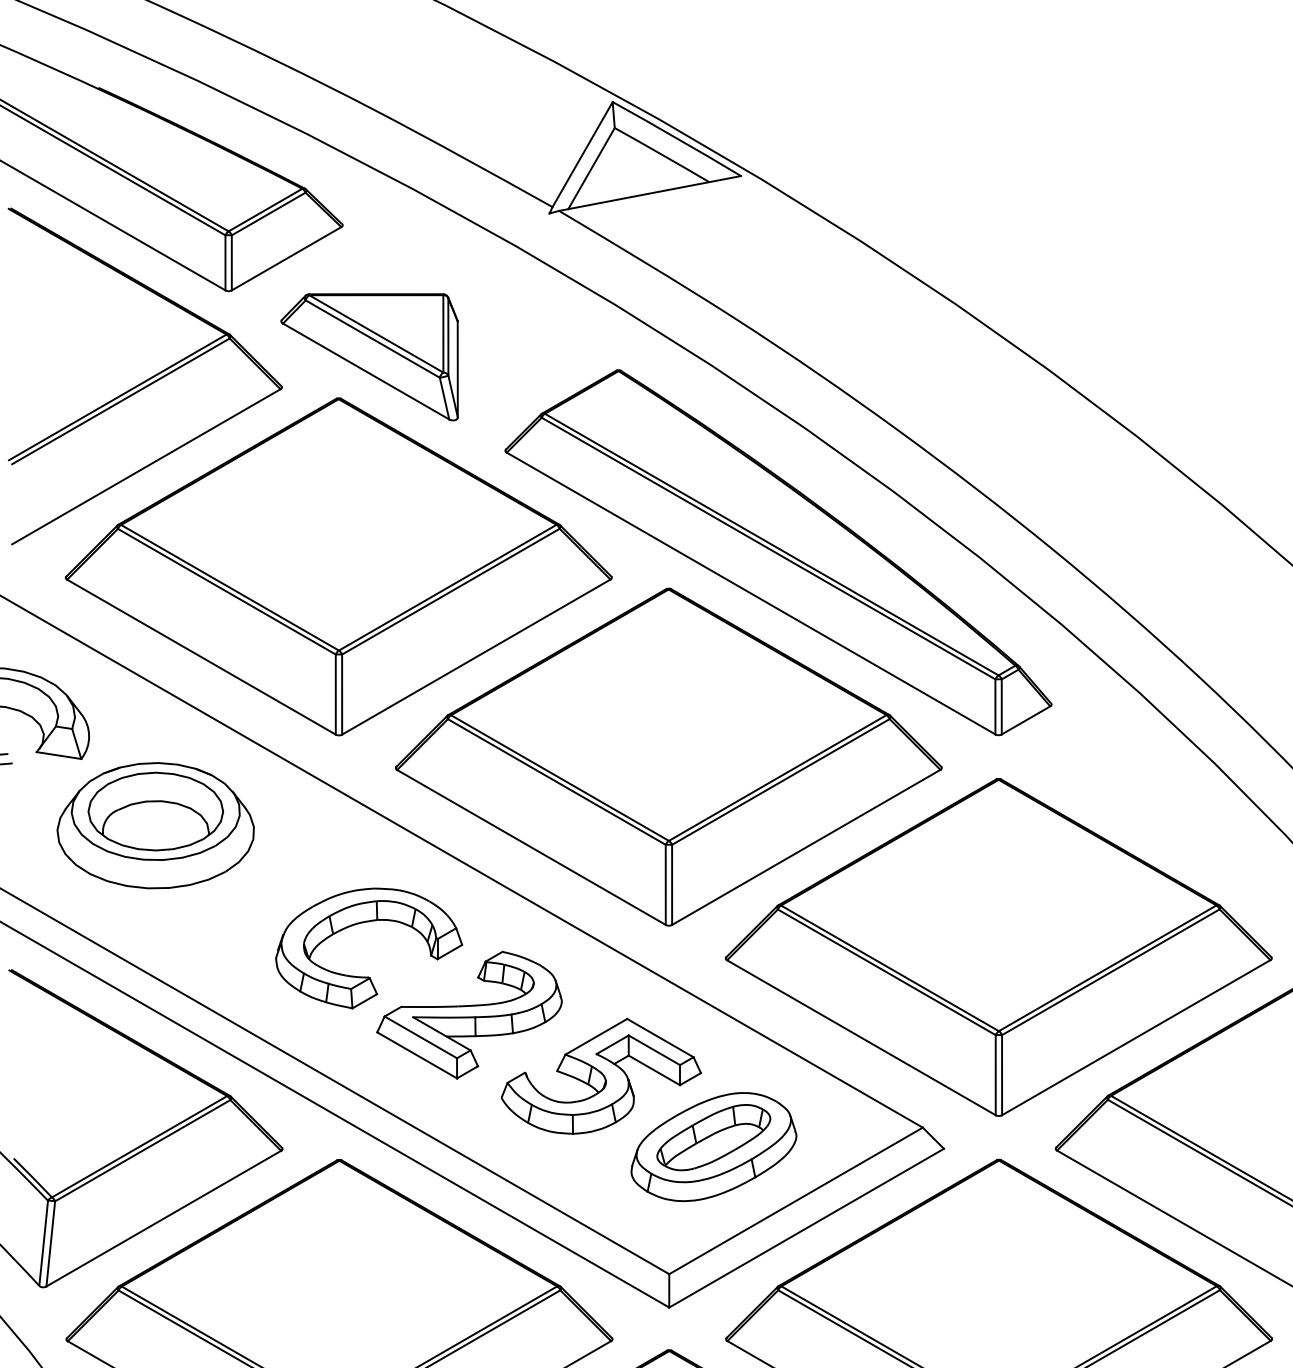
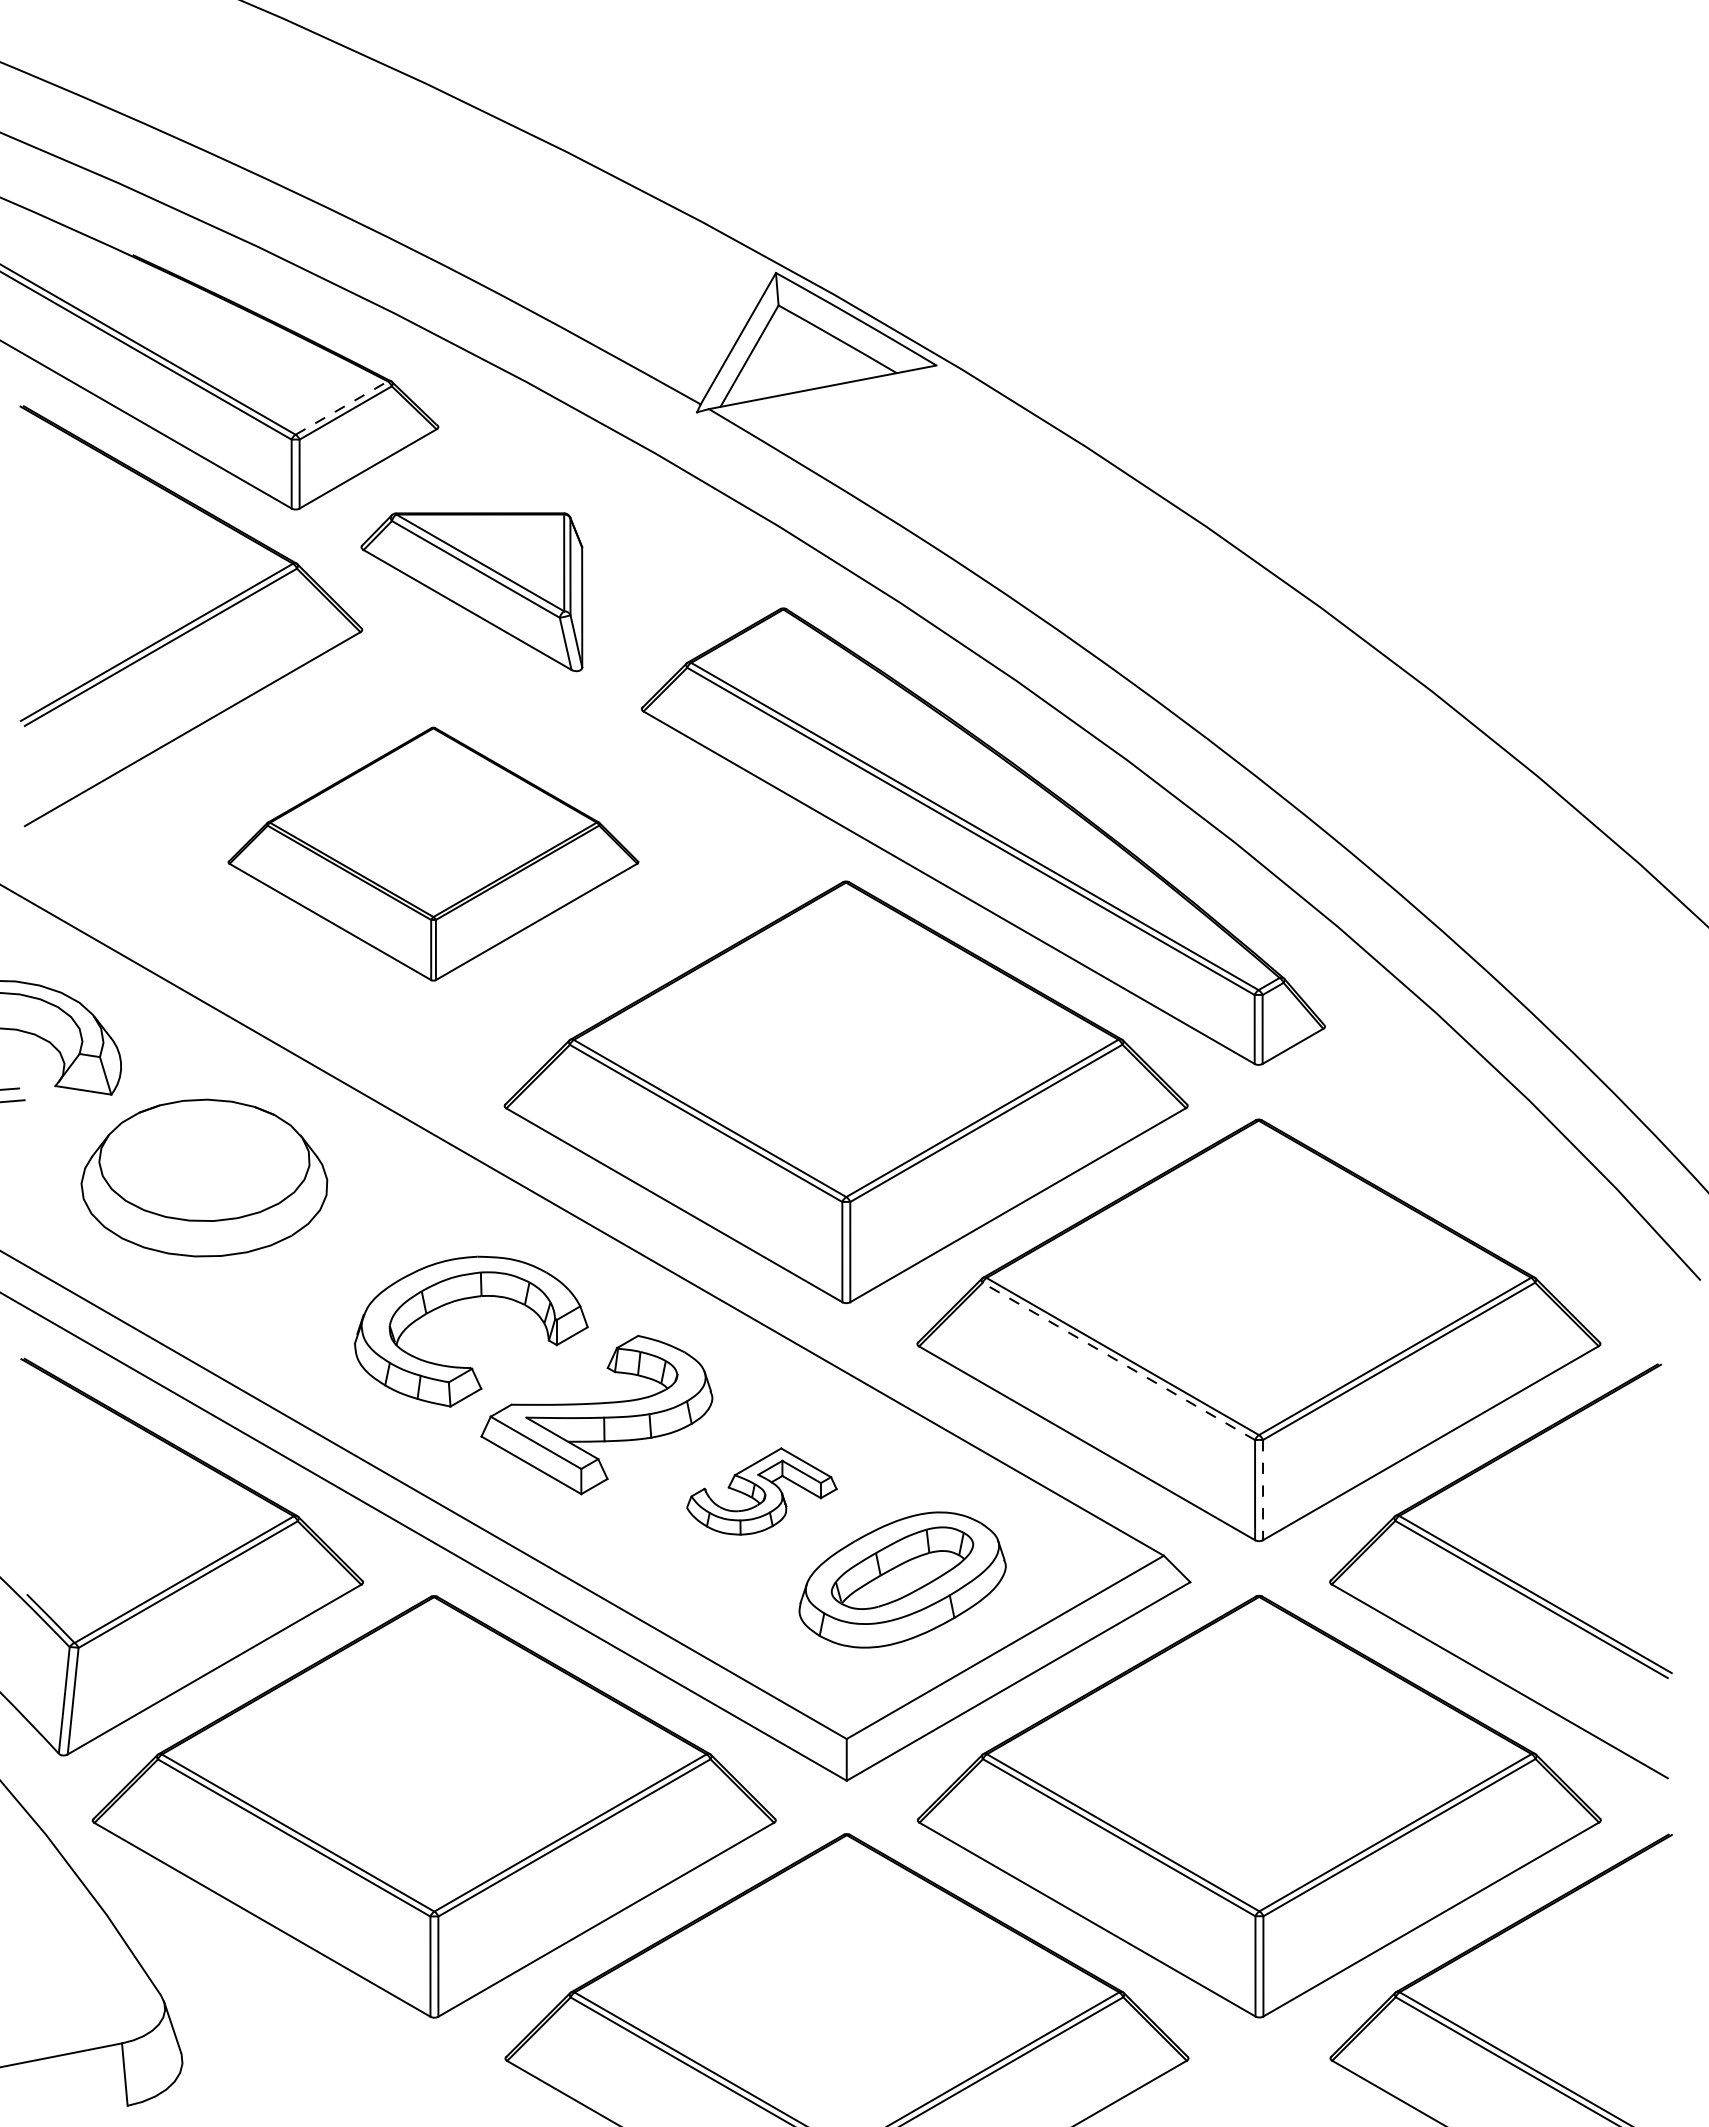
line: (266, 209) -> (342, 407), solid -> dashed
part: (338, 566) -> (433, 853), size x0.6
part: (155, 810) -> (204, 1159), removed
line: (886, 972) -> (1118, 1361), solid -> dashed
line: (1002, 1075) -> (1263, 1490), solid -> dashed
part: (601, 1076) -> (761, 1491), size x0.6

